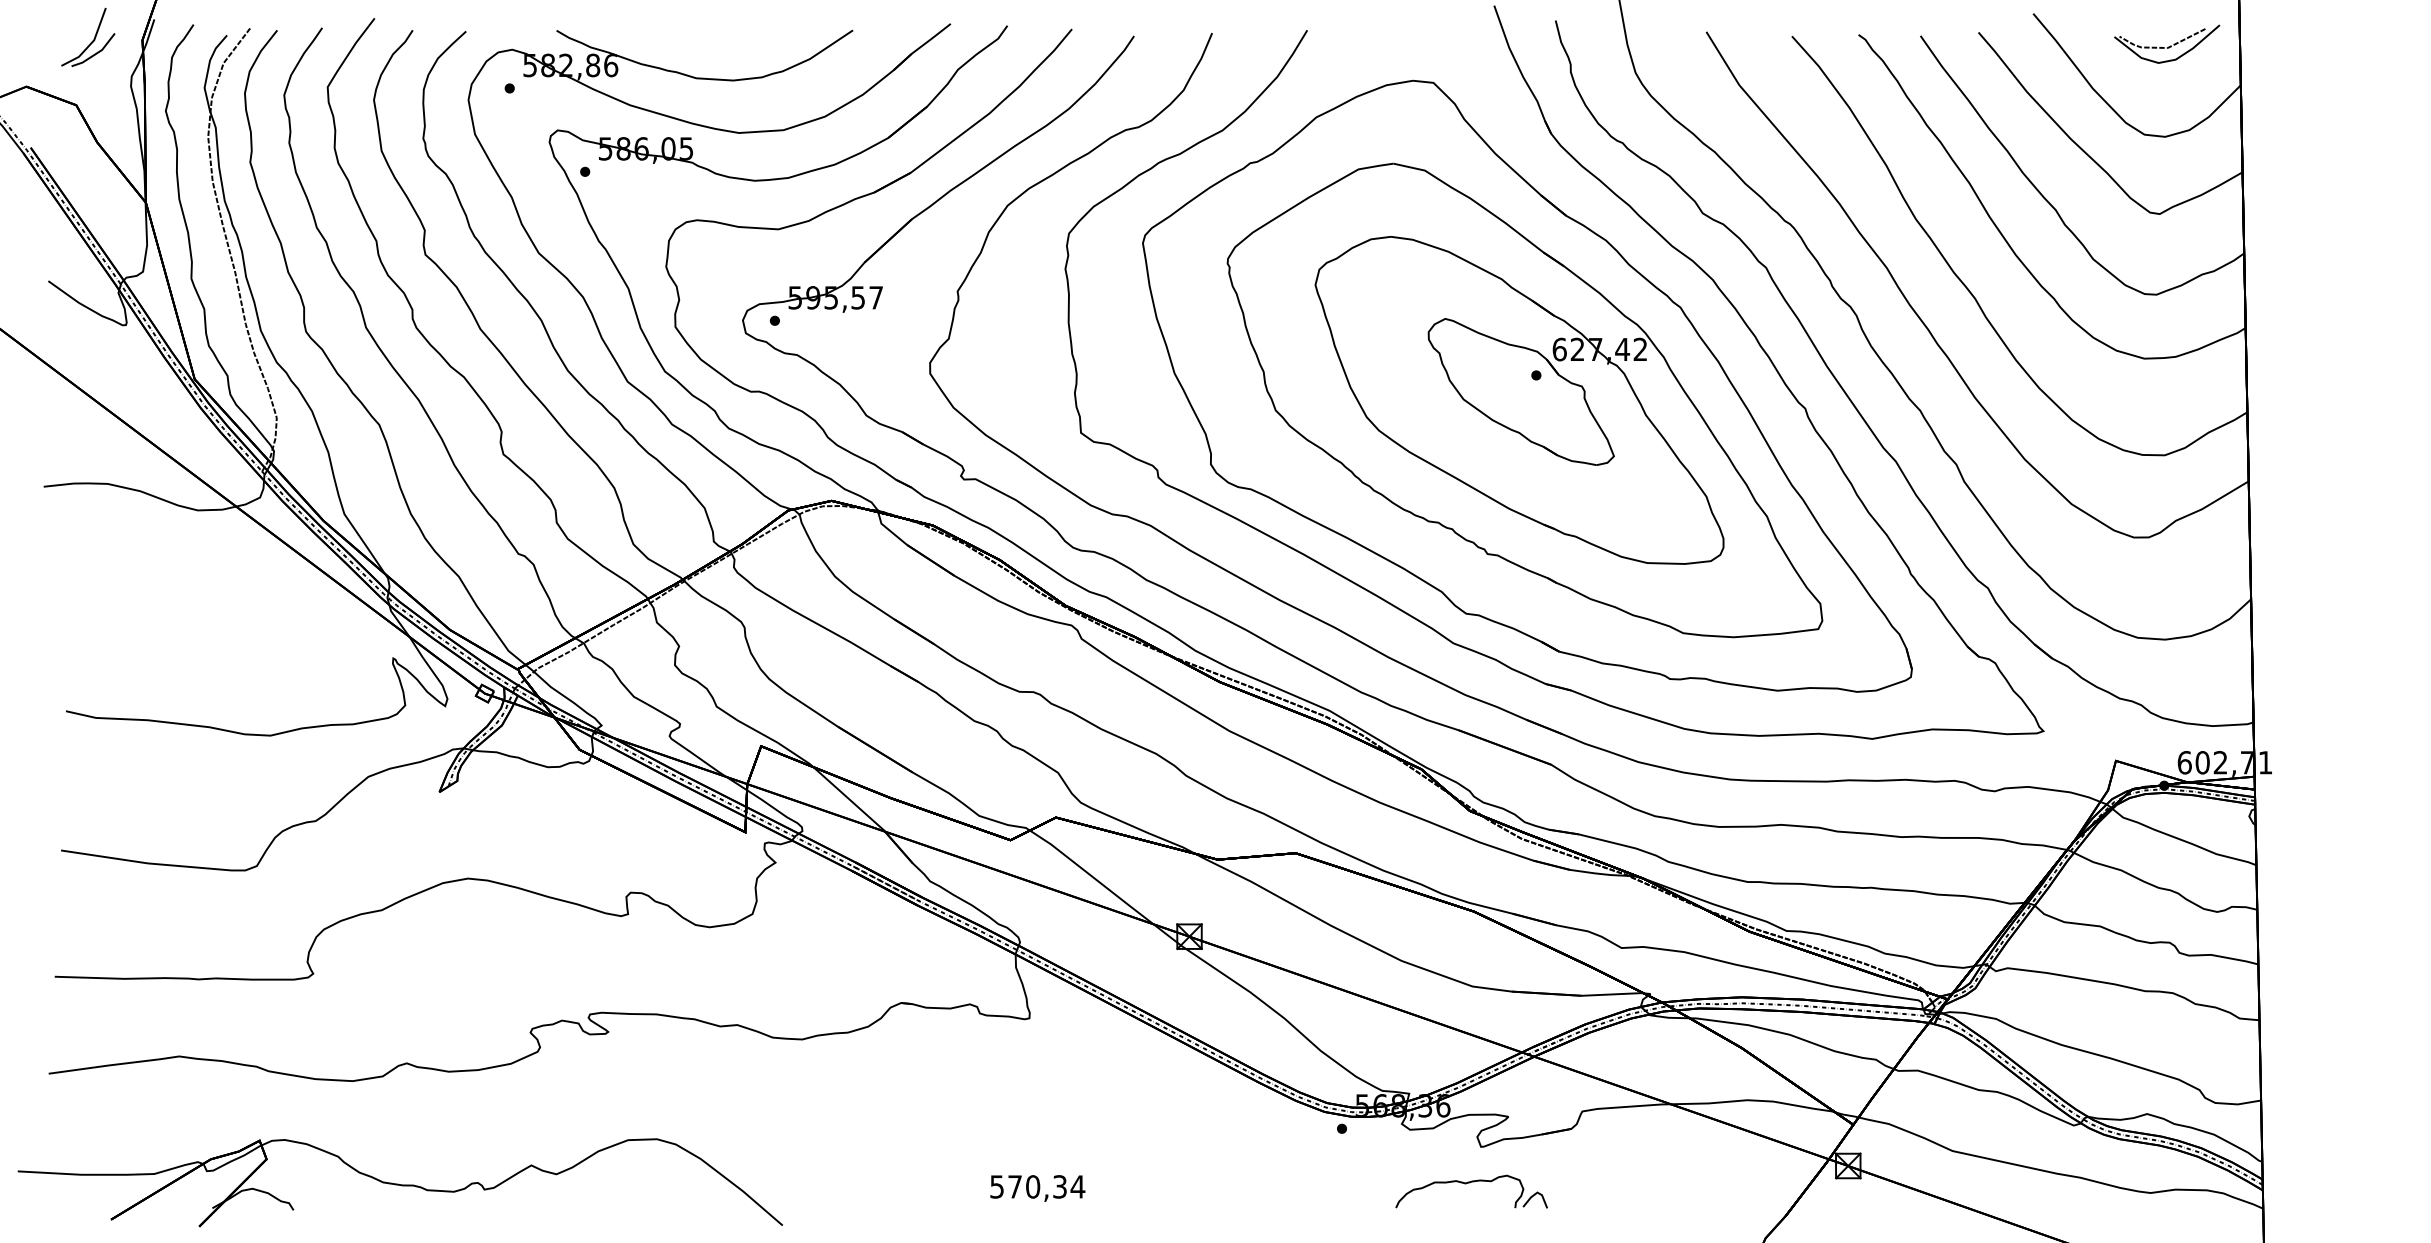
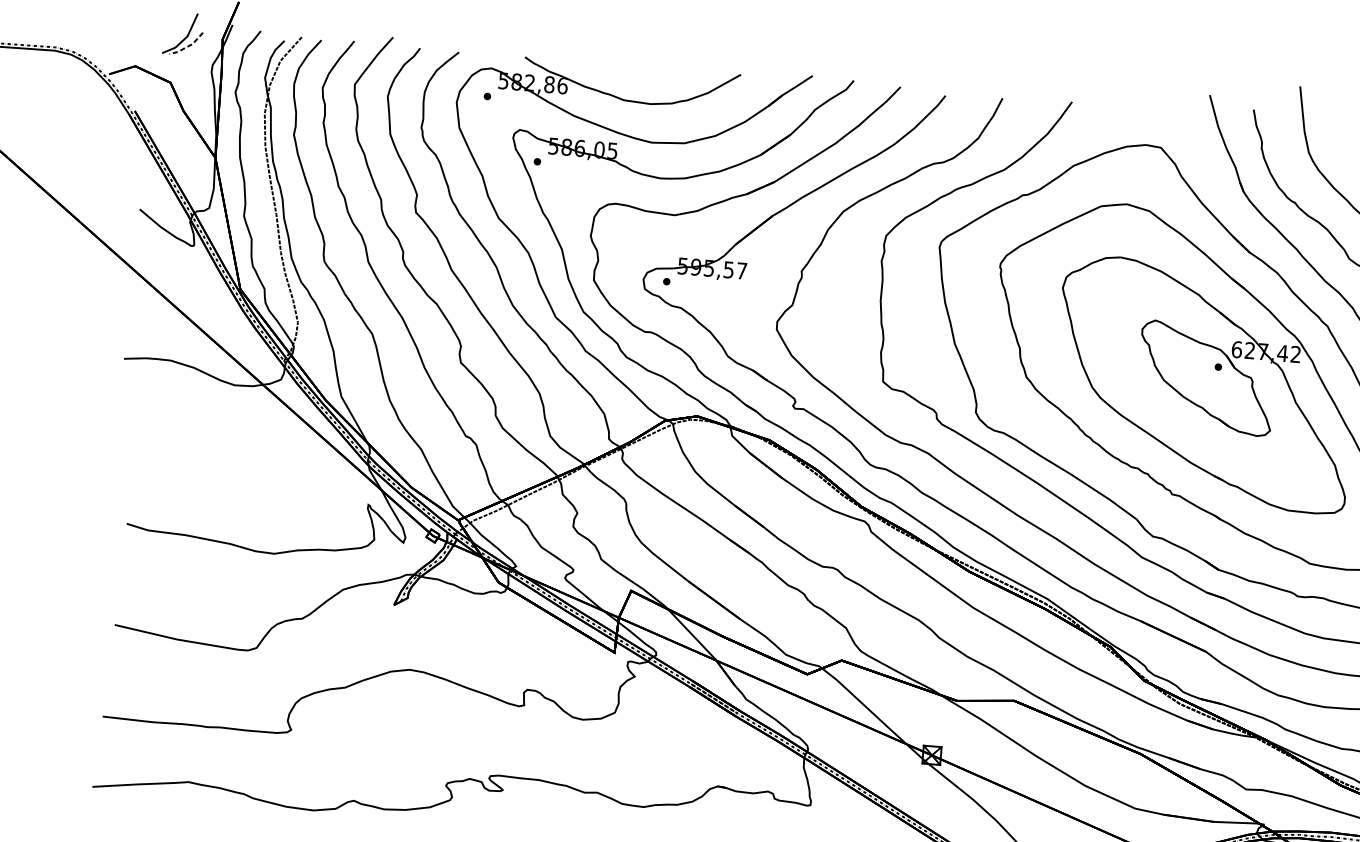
line: (95, 54) -> (187, 46), solid -> dashed

